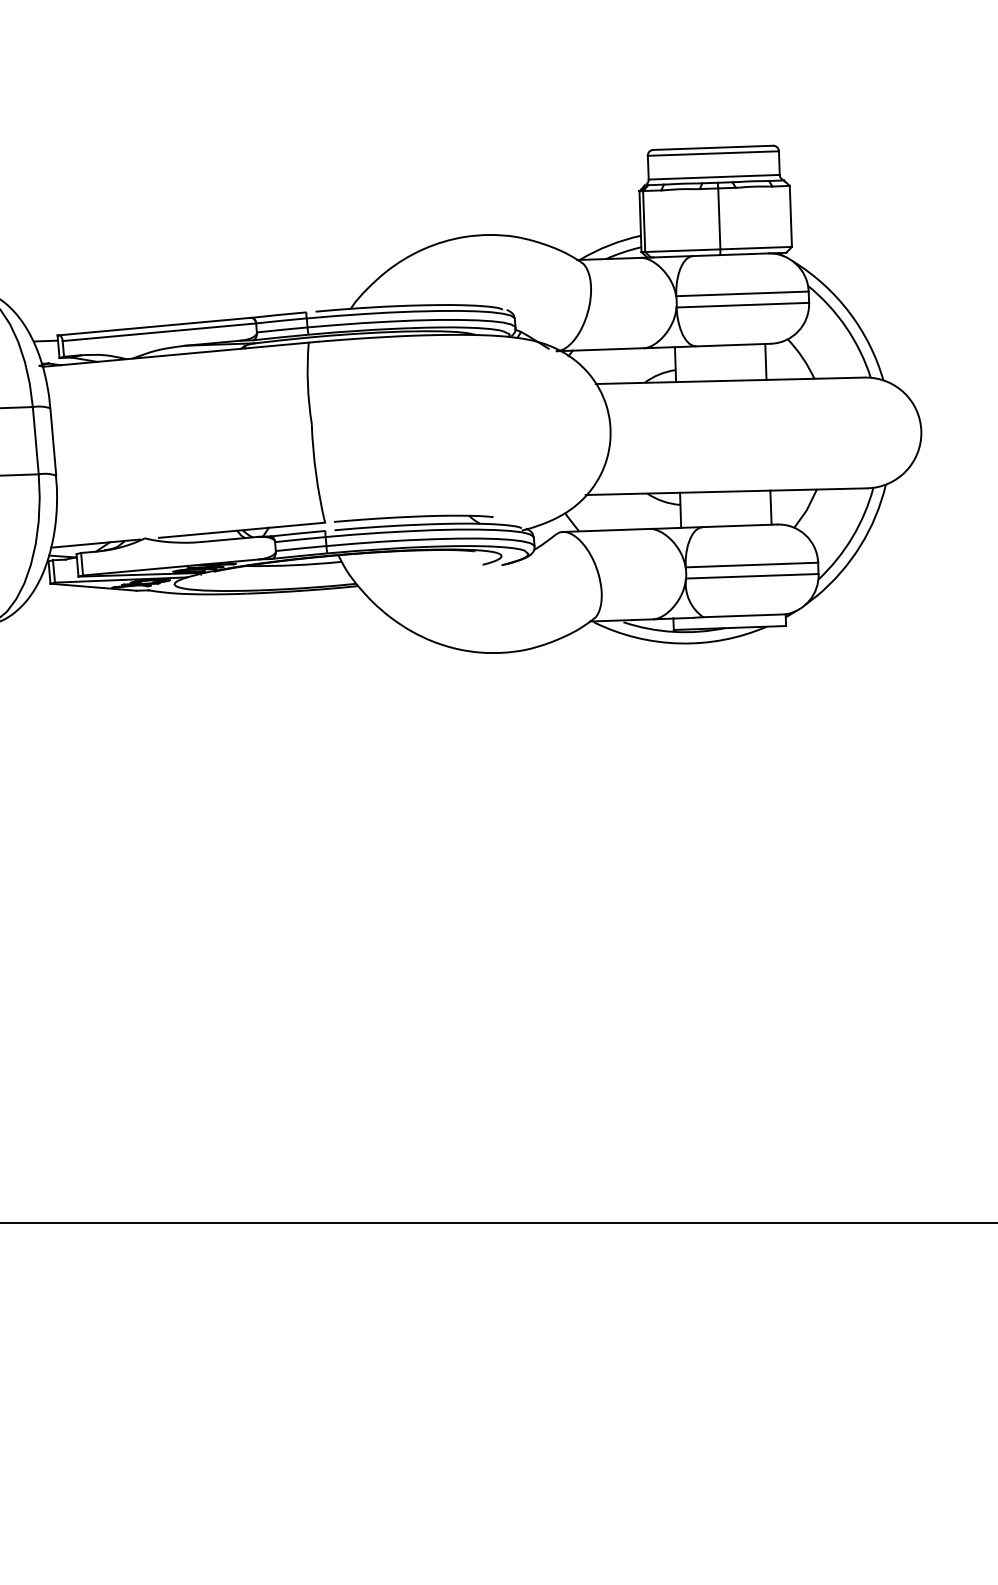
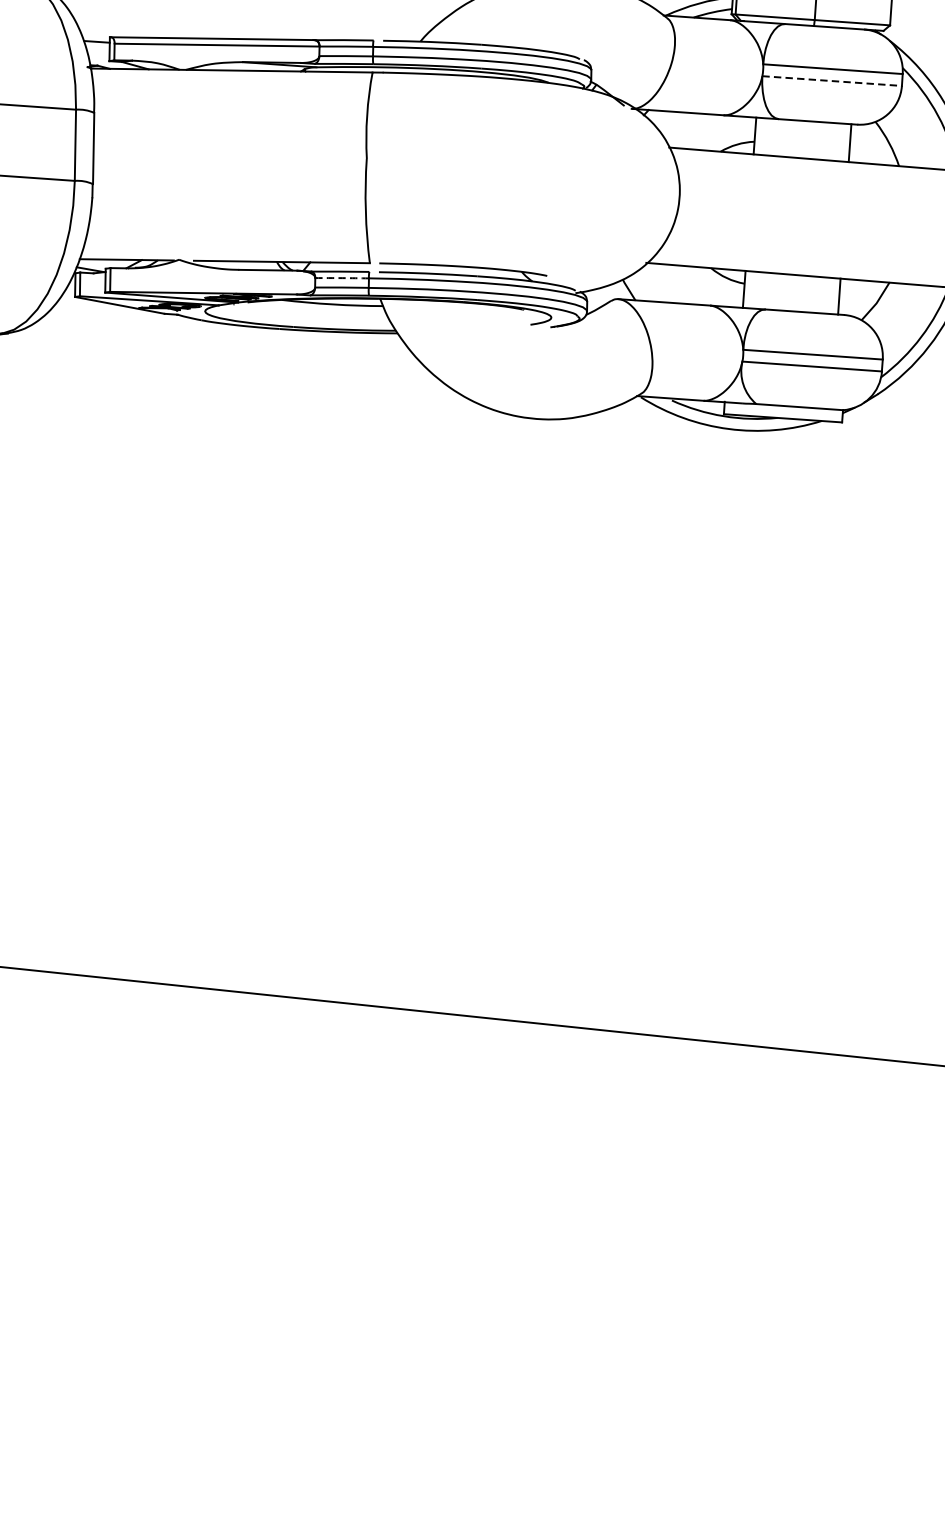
line: (743, 305) -> (832, 81), solid -> dashed
arc: (300, 539) -> (342, 278), solid -> dashed

